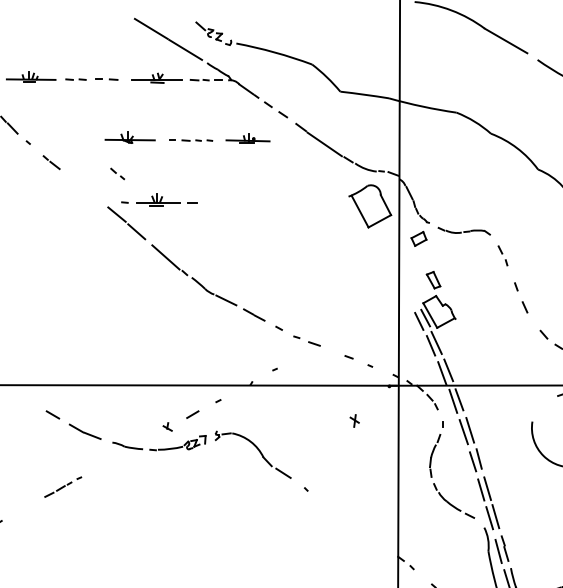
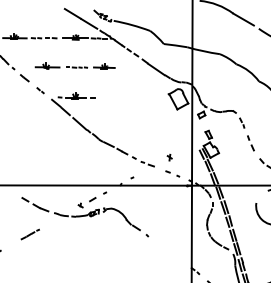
part: (186, 136) -> (74, 65), moved
part: (117, 173) -> (40, 90), moved
part: (354, 420) -> (169, 157), moved

